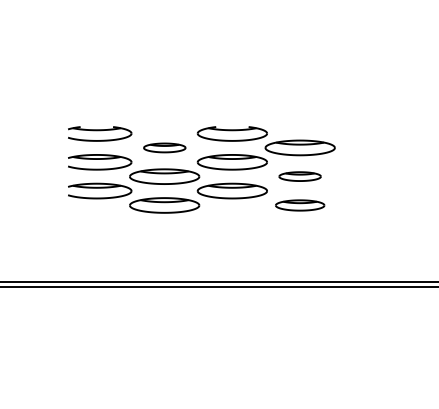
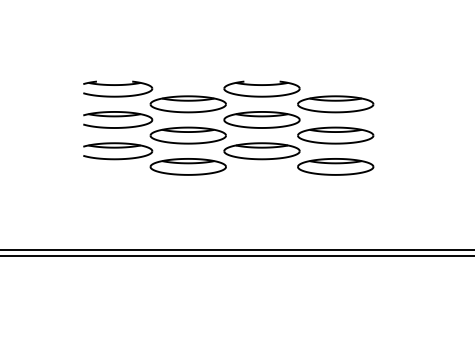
part: (164, 147) -> (188, 103), size x1.67
part: (299, 176) -> (334, 135), size x1.67
part: (299, 205) -> (334, 166), size x1.43

